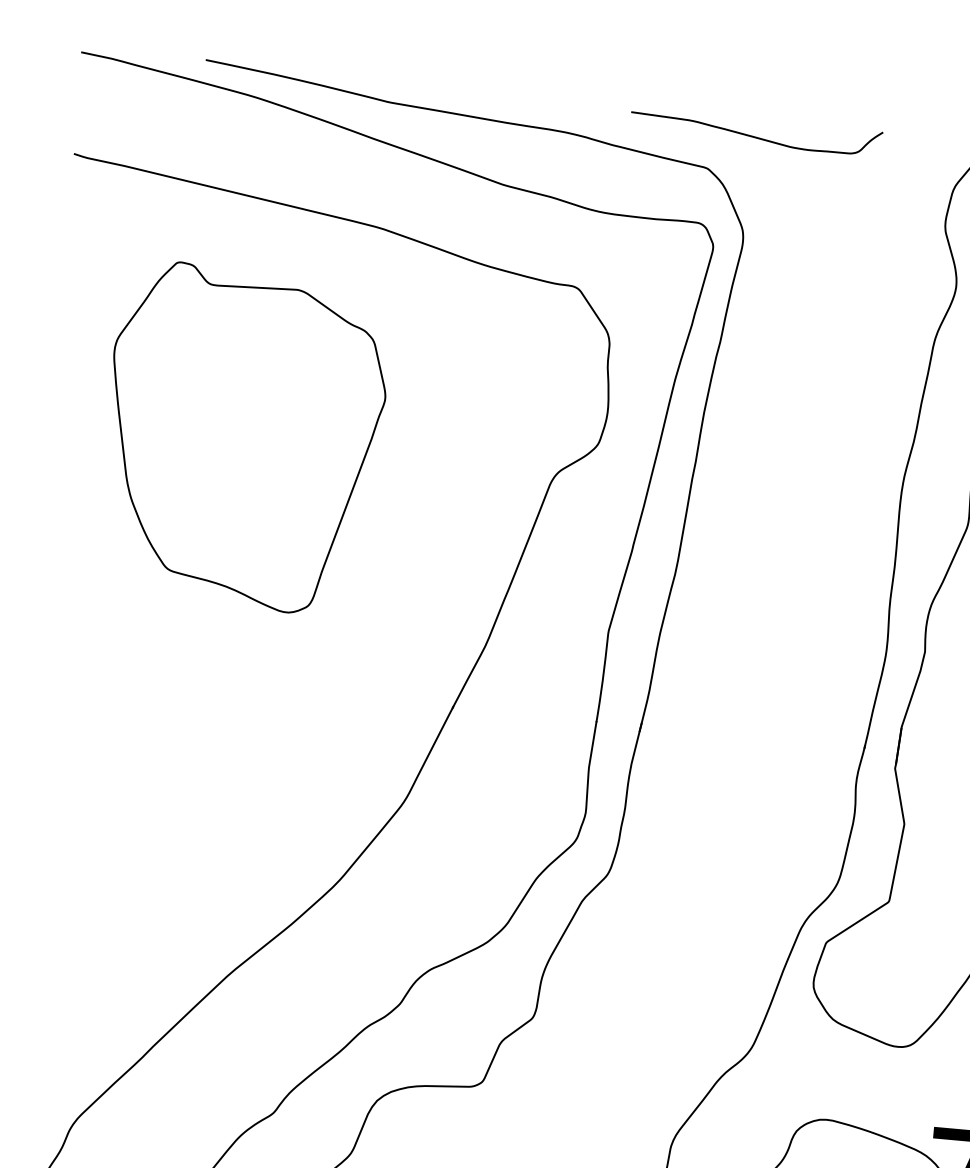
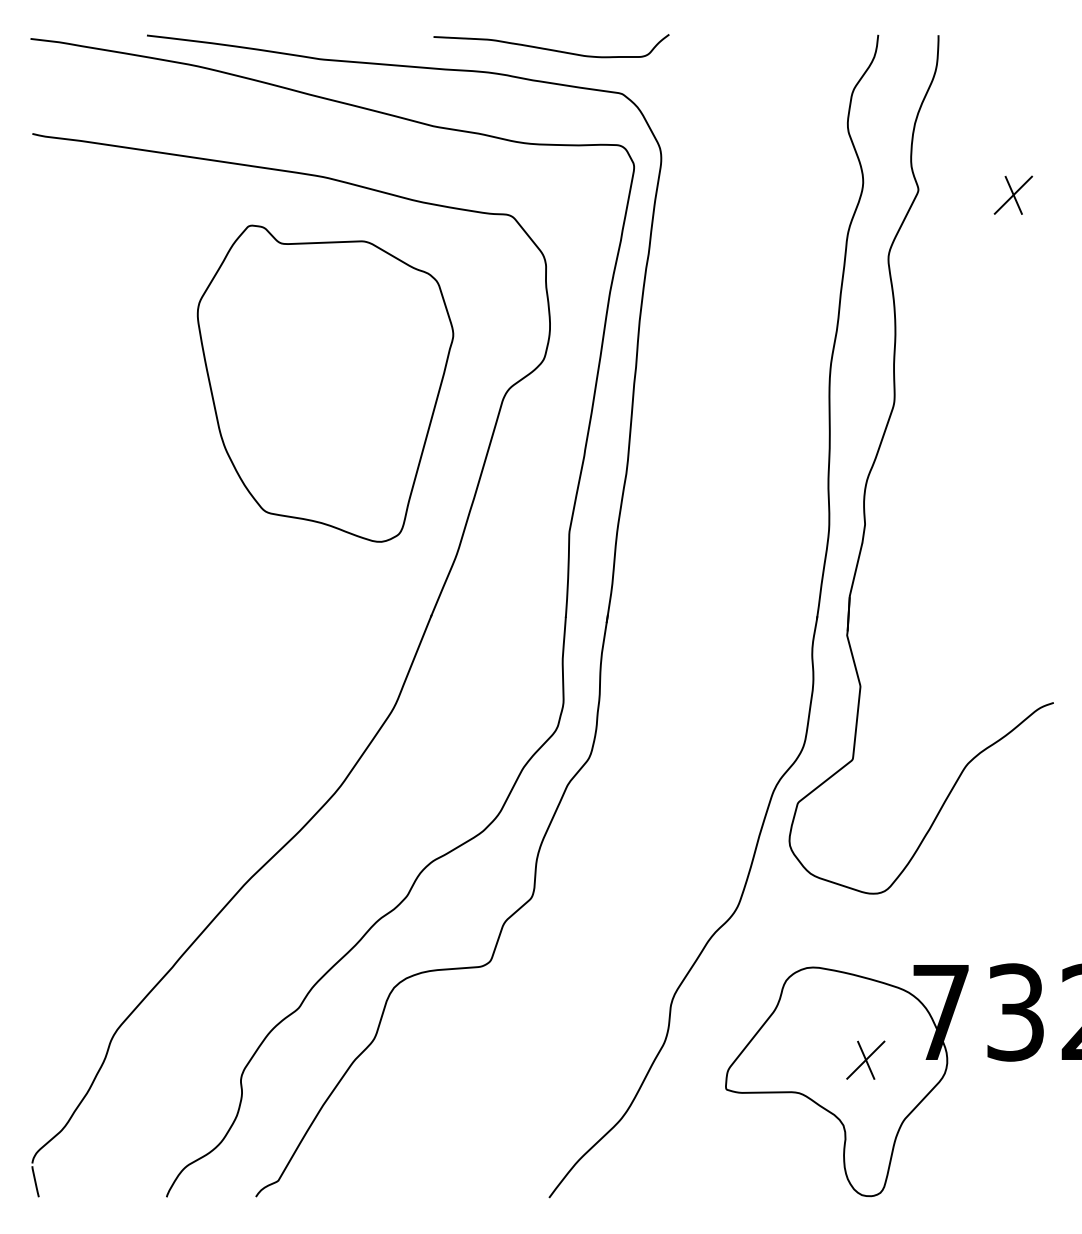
curve: (753, 135) -> (549, 48), moved
part: (244, 438) -> (325, 383), moved

